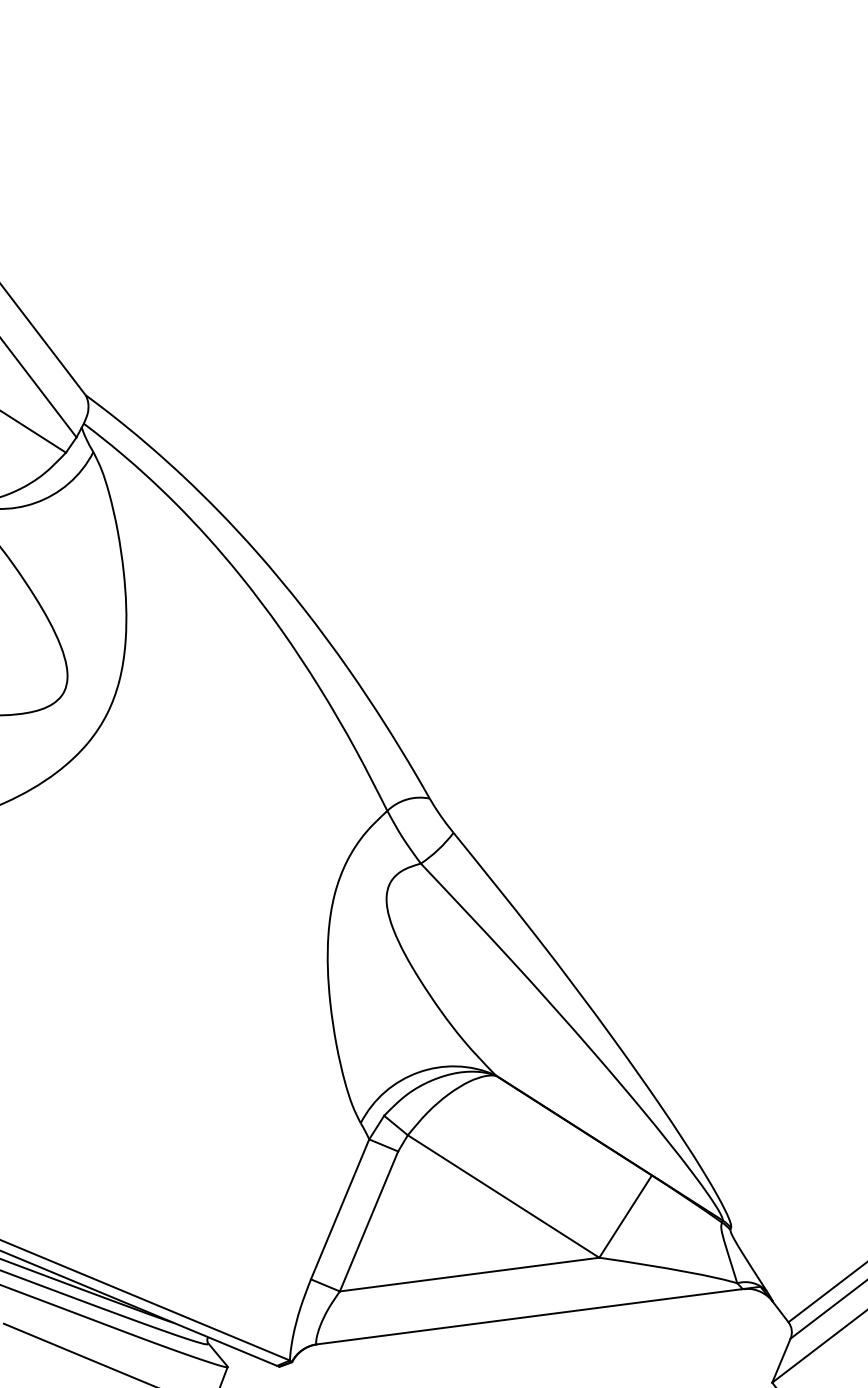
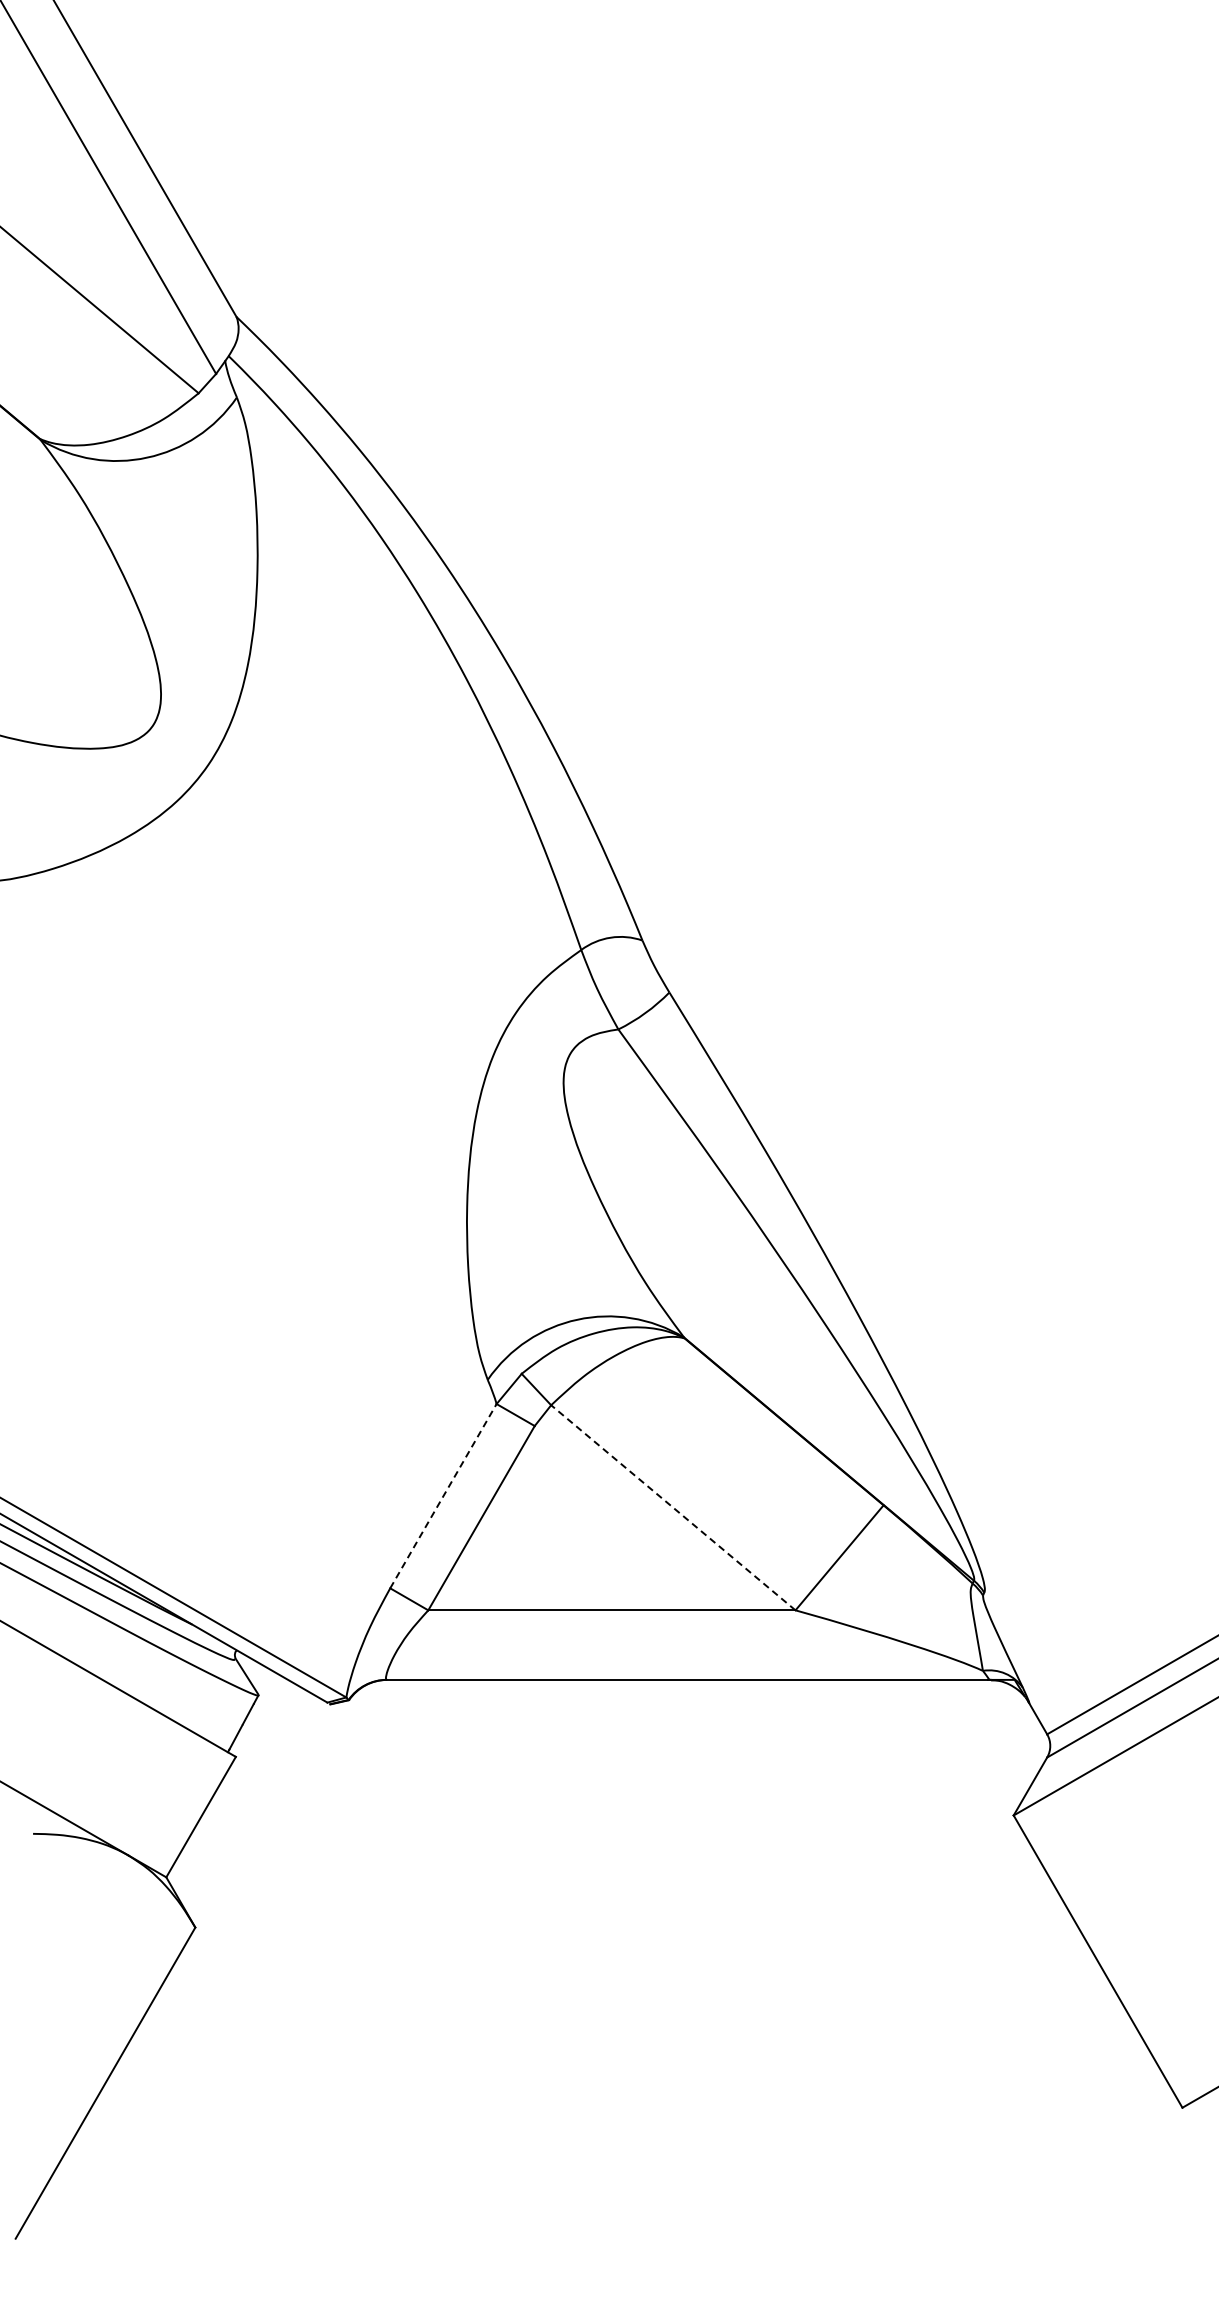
line: (503, 1196) -> (673, 1507), solid -> dashed
line: (340, 1208) -> (443, 1495), solid -> dashed

